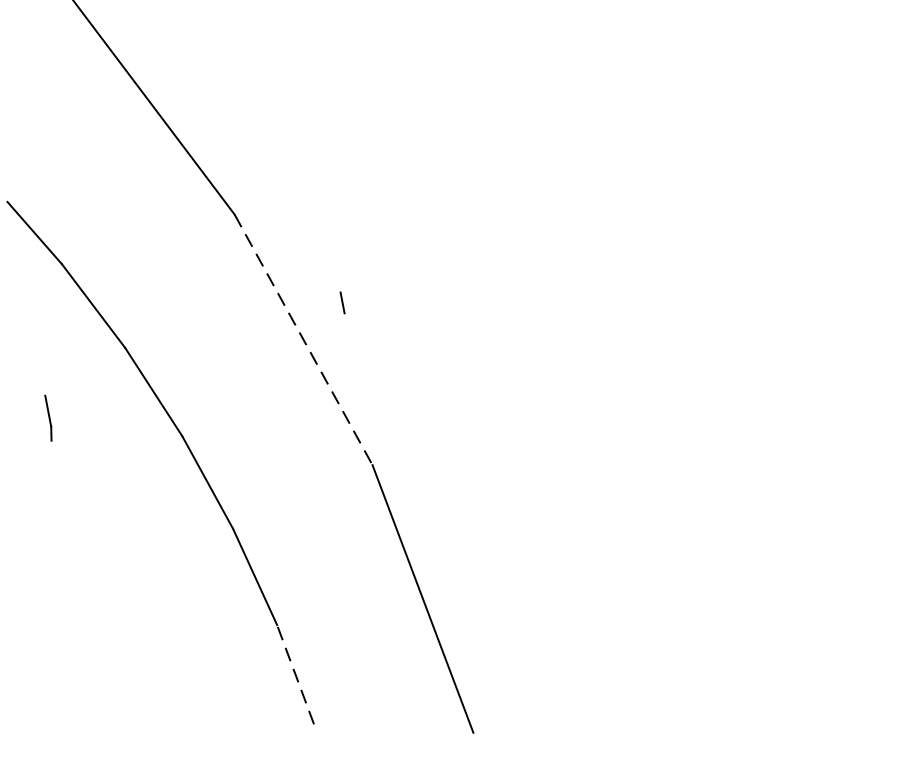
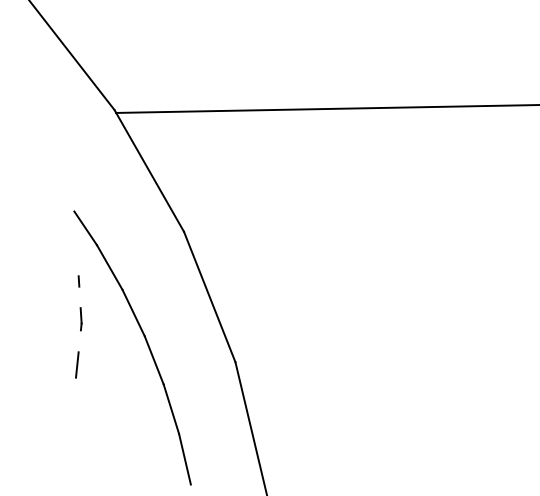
line: (341, 303) -> (78, 281), moved
line: (303, 340) -> (209, 297), dashed -> solid
line: (53, 510) -> (77, 364), added
line: (294, 675) -> (184, 459), dashed -> solid

